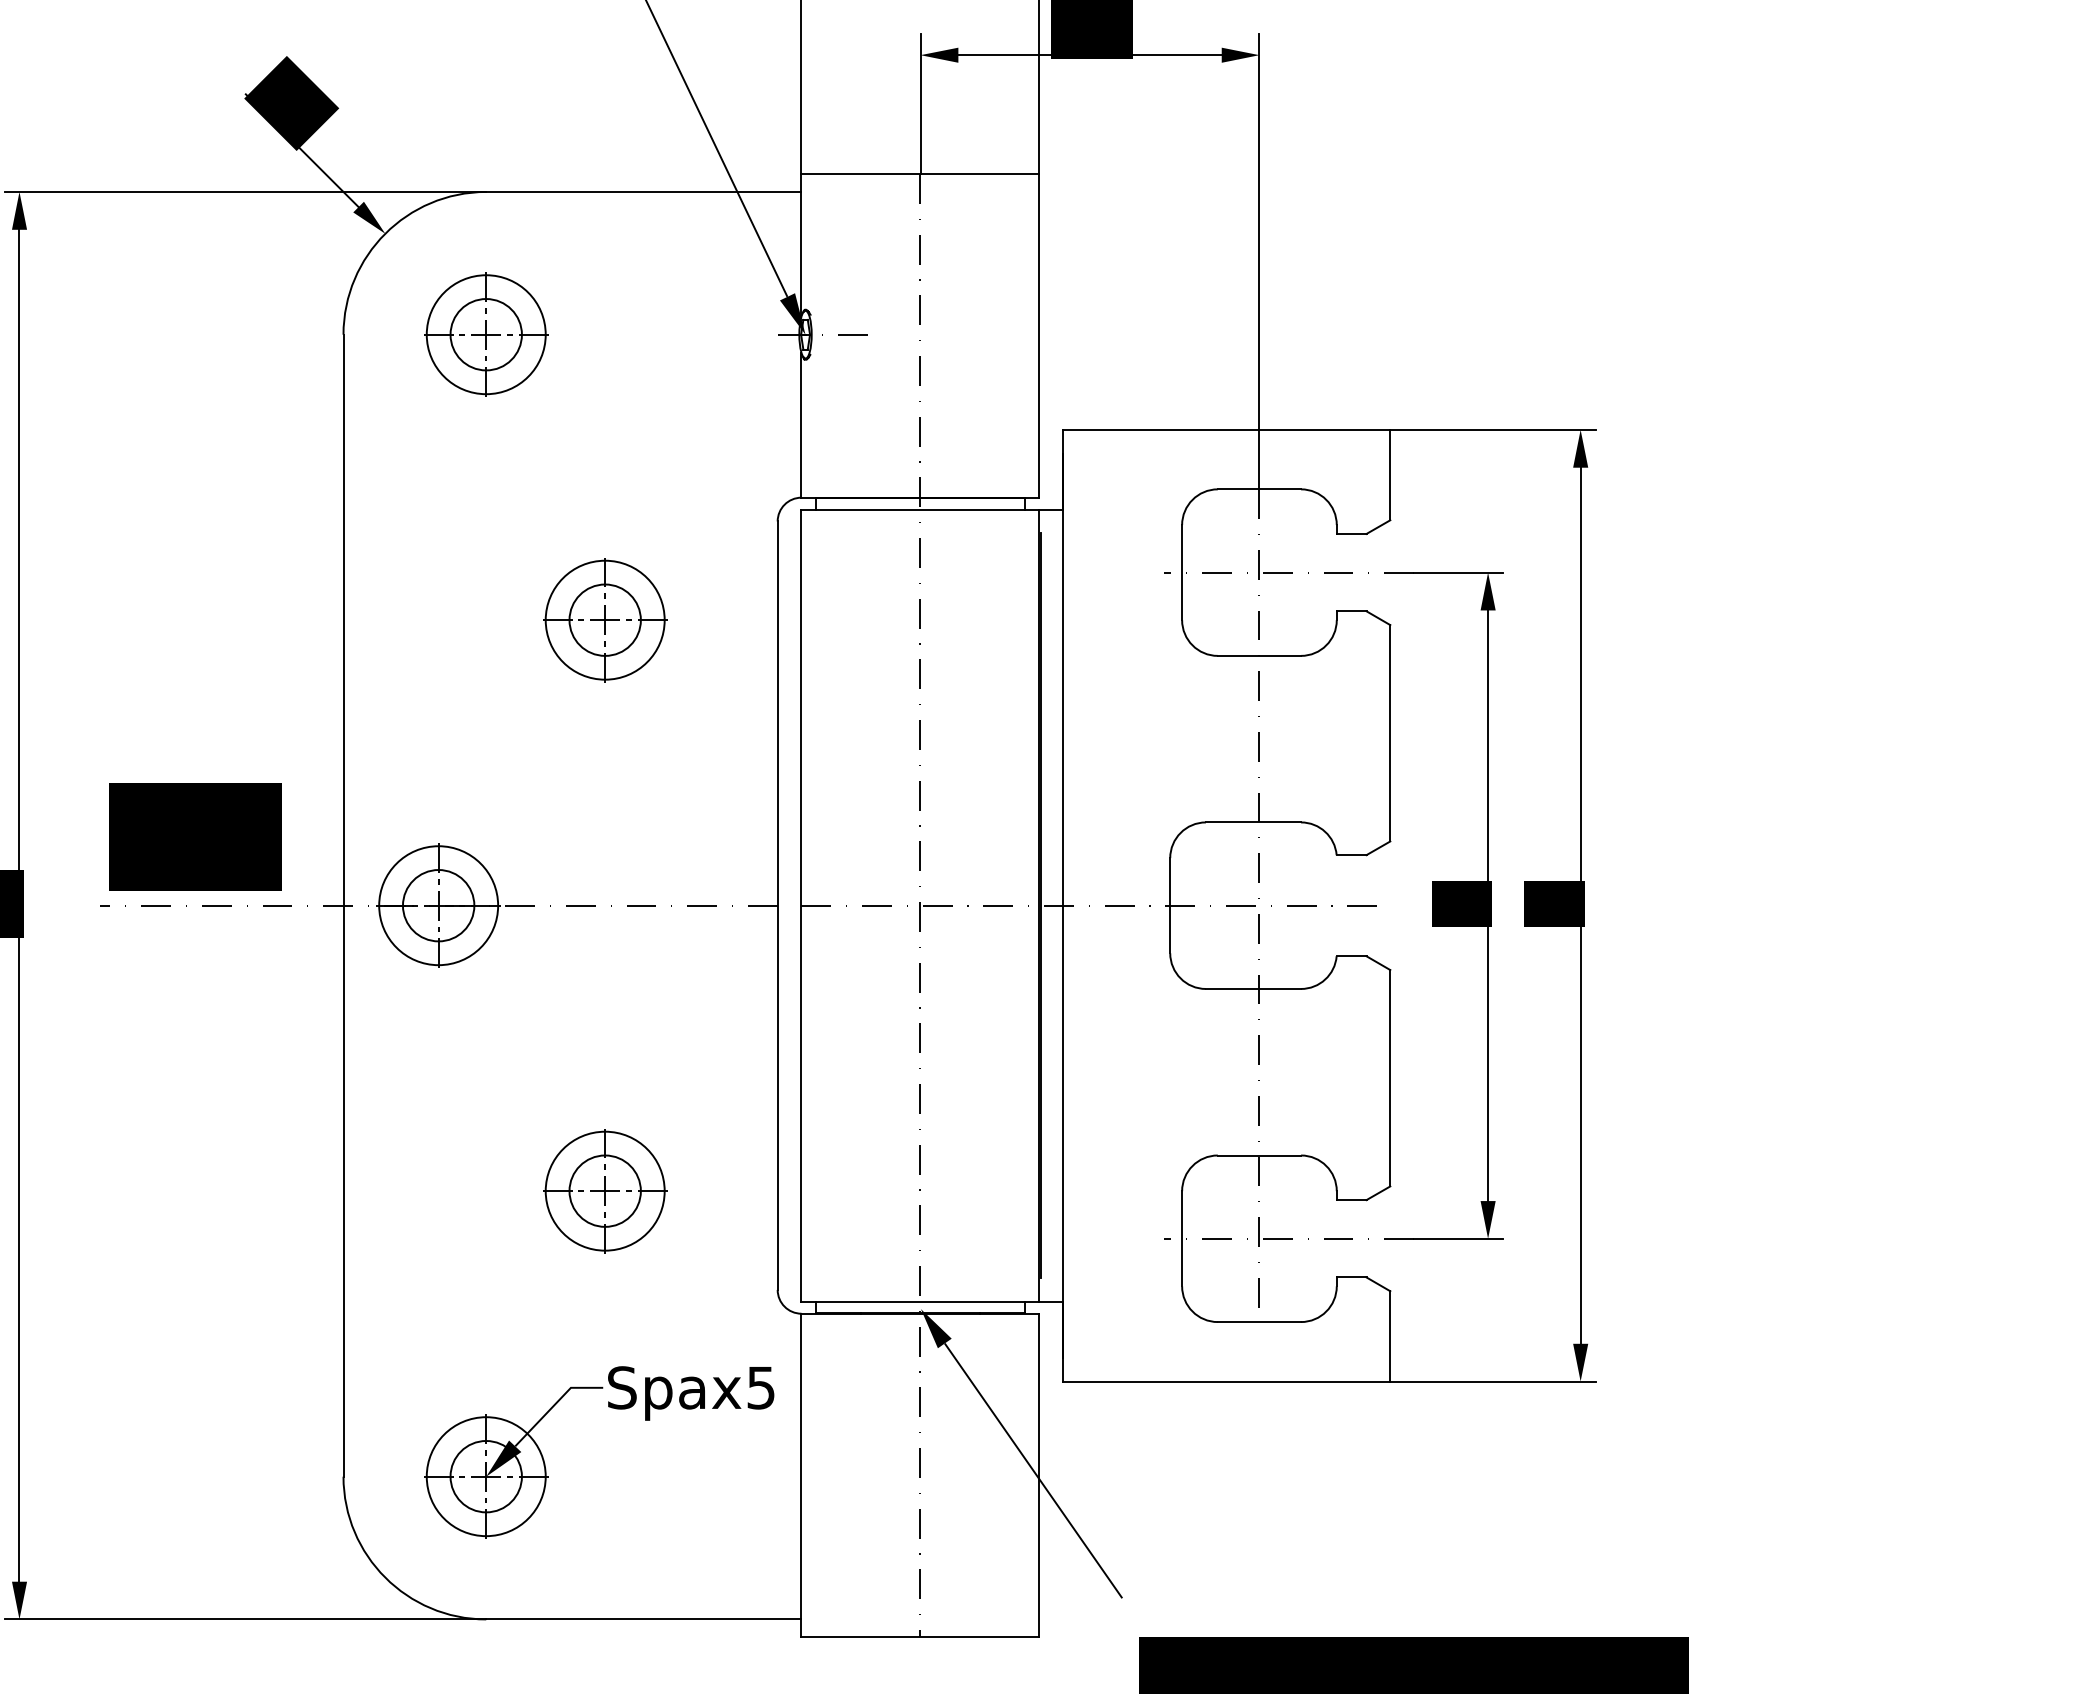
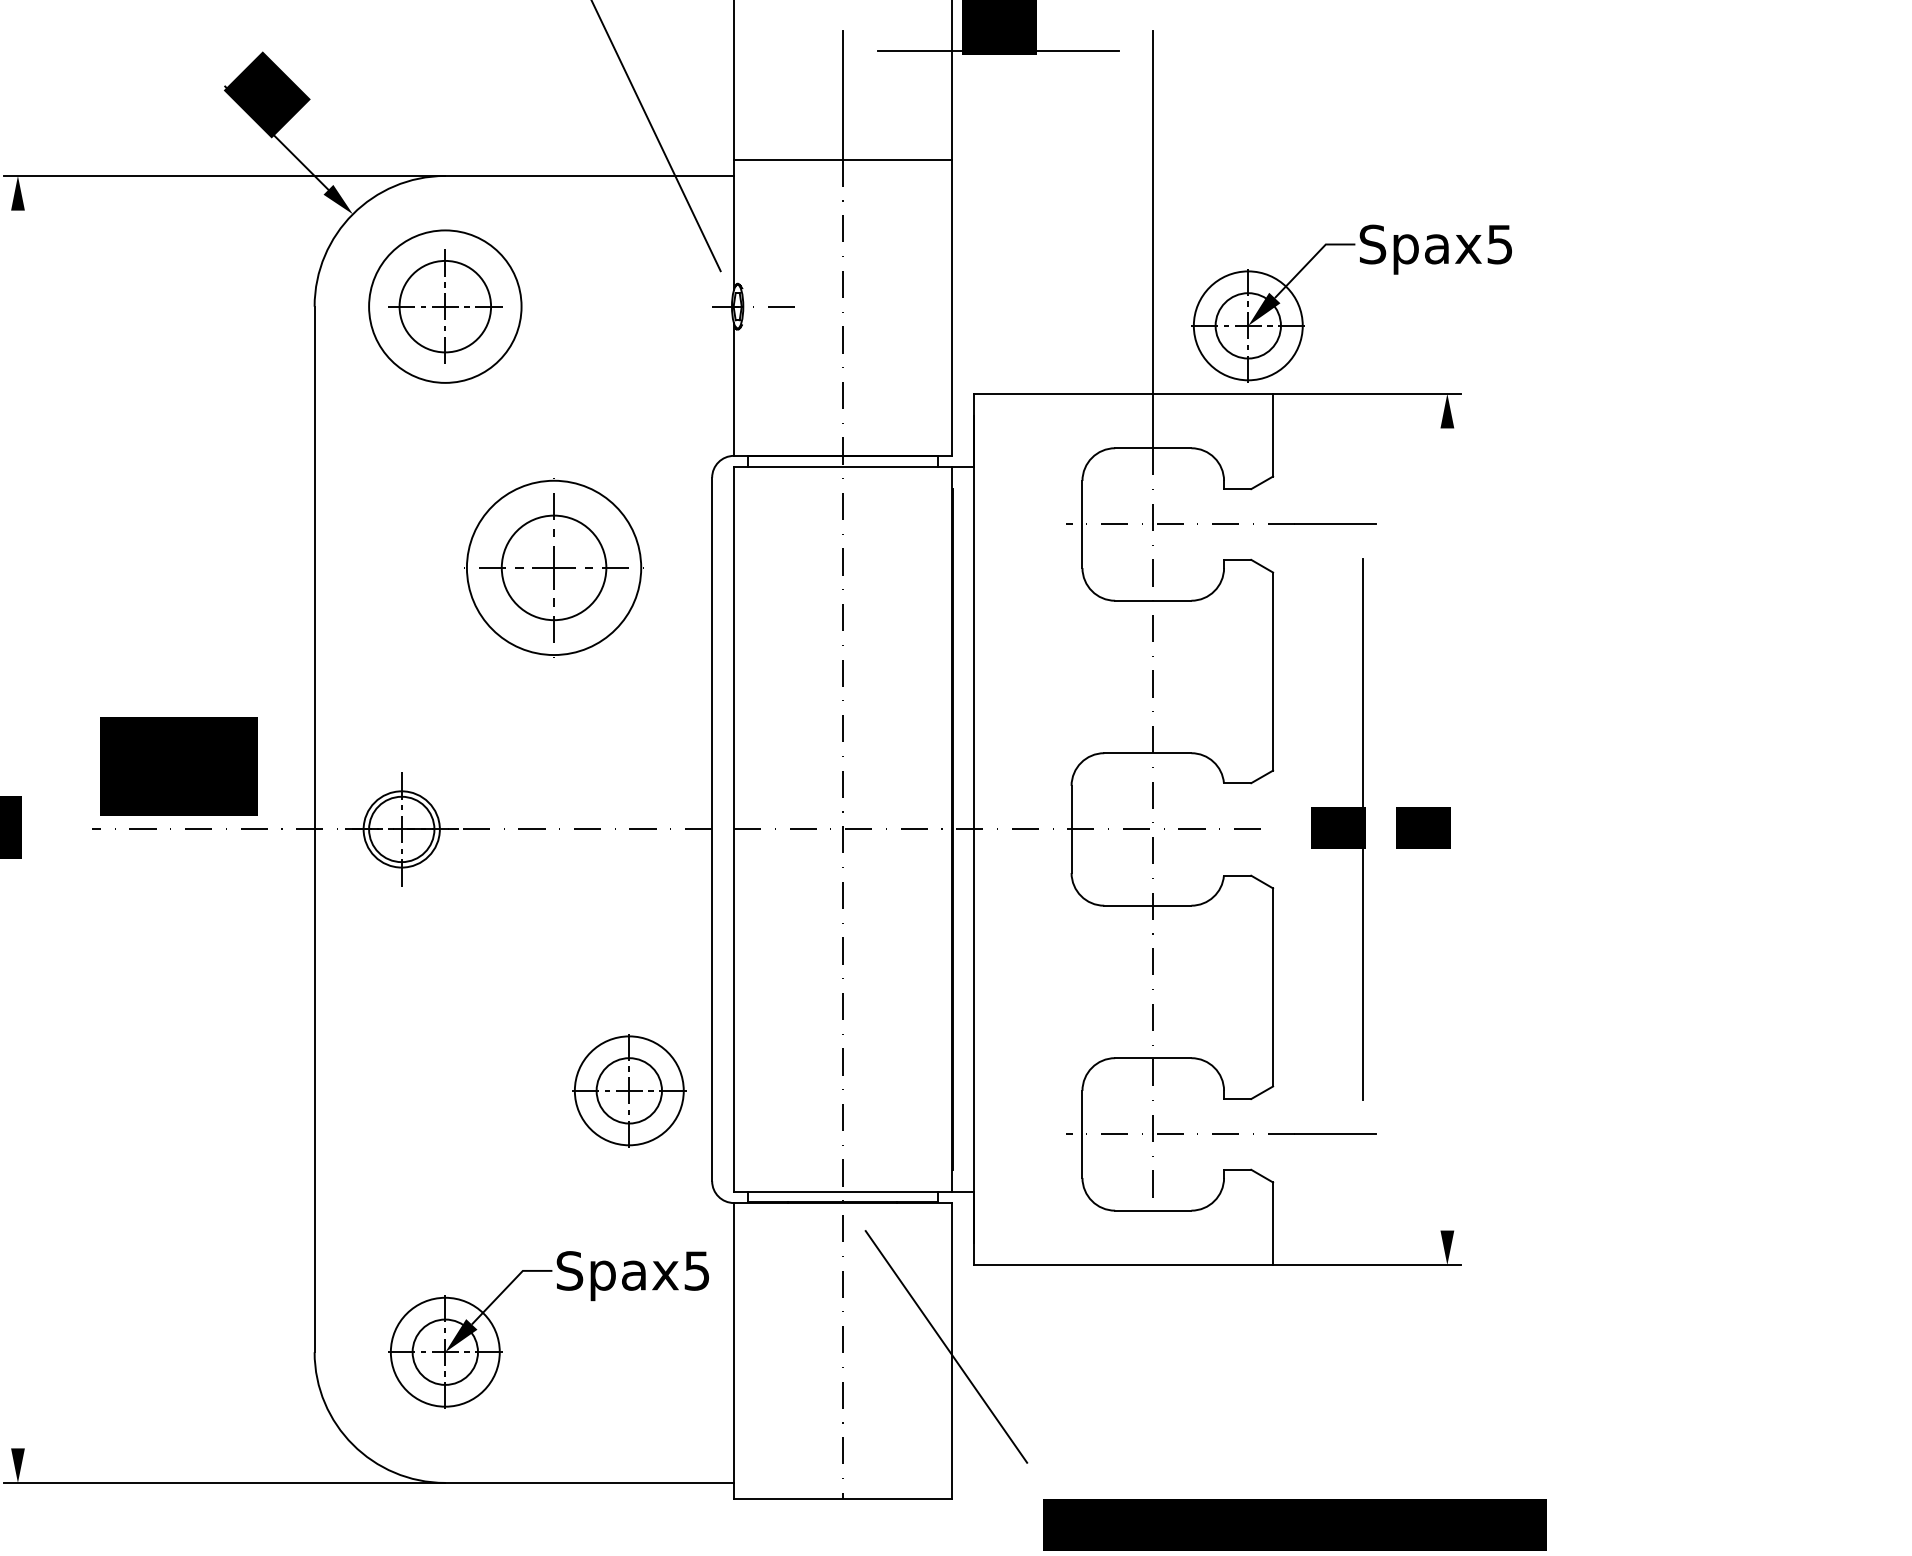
fill: (939, 54) -> (860, 50), removed
fill: (1240, 54) -> (1135, 50), removed
part: (1488, 287) -> (1362, 263), added
fill: (792, 313) -> (725, 287), removed
circle: (485, 334) -> (444, 306), size x1.4
circle: (485, 334) -> (444, 306), size x1.4
fill: (1487, 591) -> (1362, 541), removed
part: (605, 620) -> (554, 568), size x1.6
line: (19, 905) -> (17, 829), removed
circle: (438, 905) -> (401, 829), size x0.7
line: (1580, 905) -> (1447, 829), removed
part: (605, 1191) -> (629, 1091), moved
fill: (1487, 1219) -> (1362, 1116), removed
fill: (935, 1328) -> (856, 1216), removed

